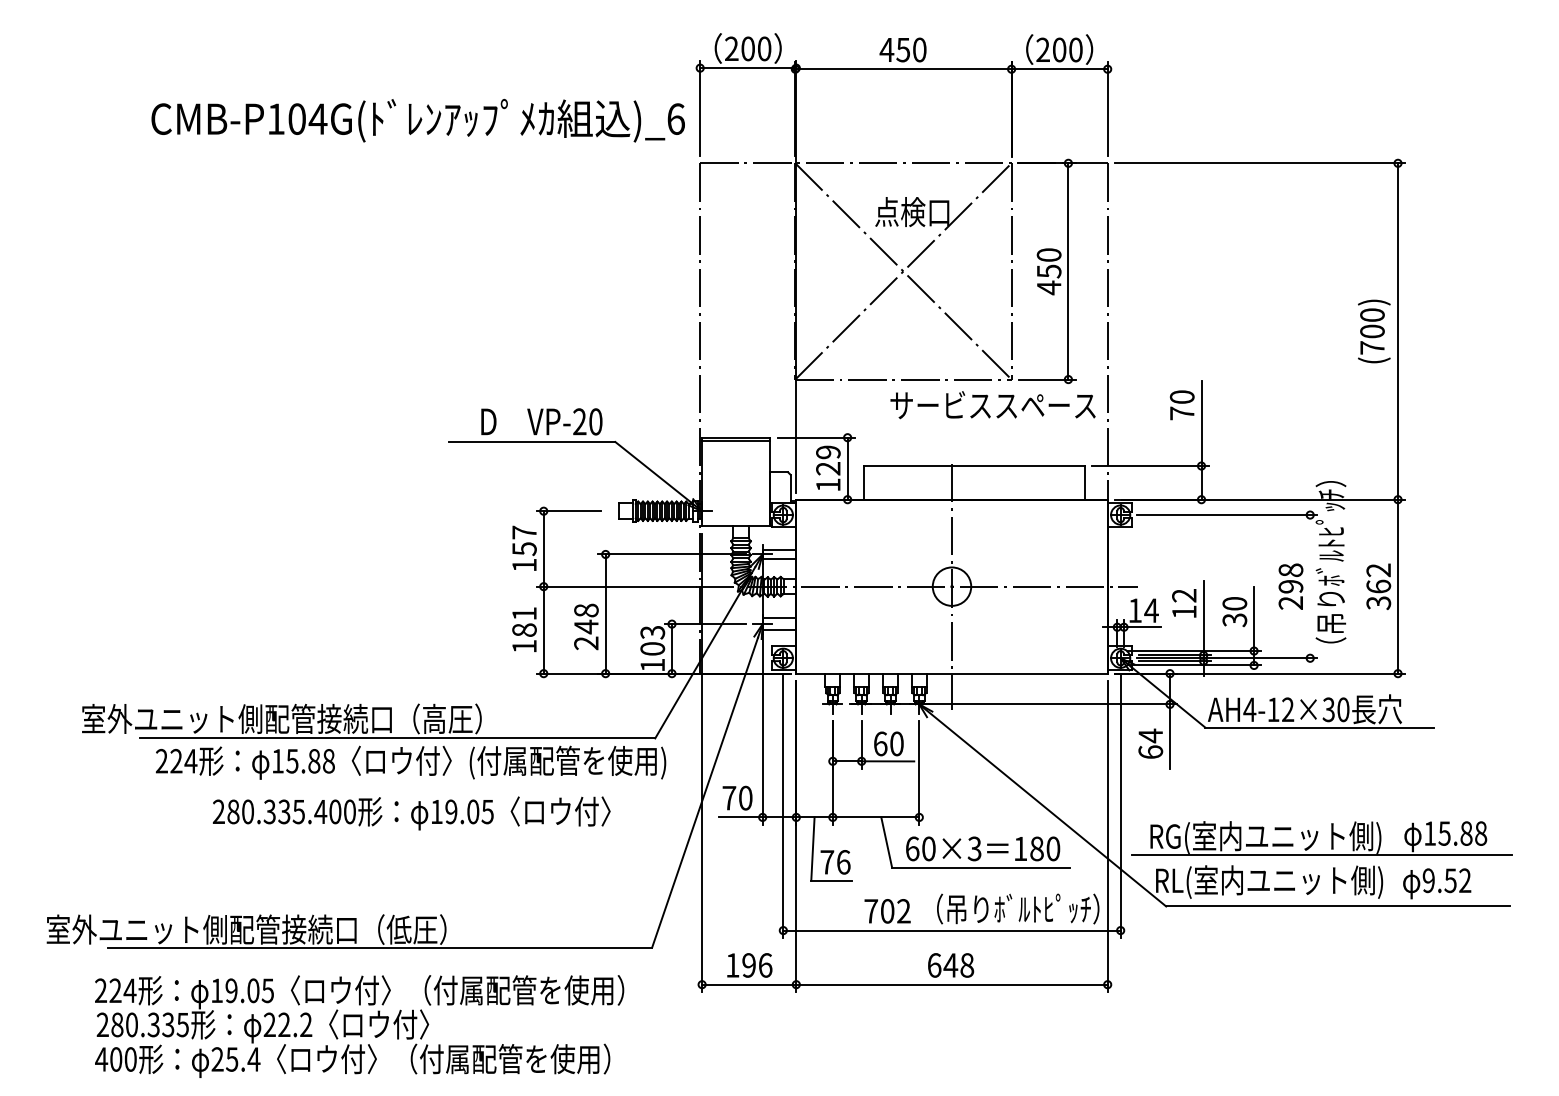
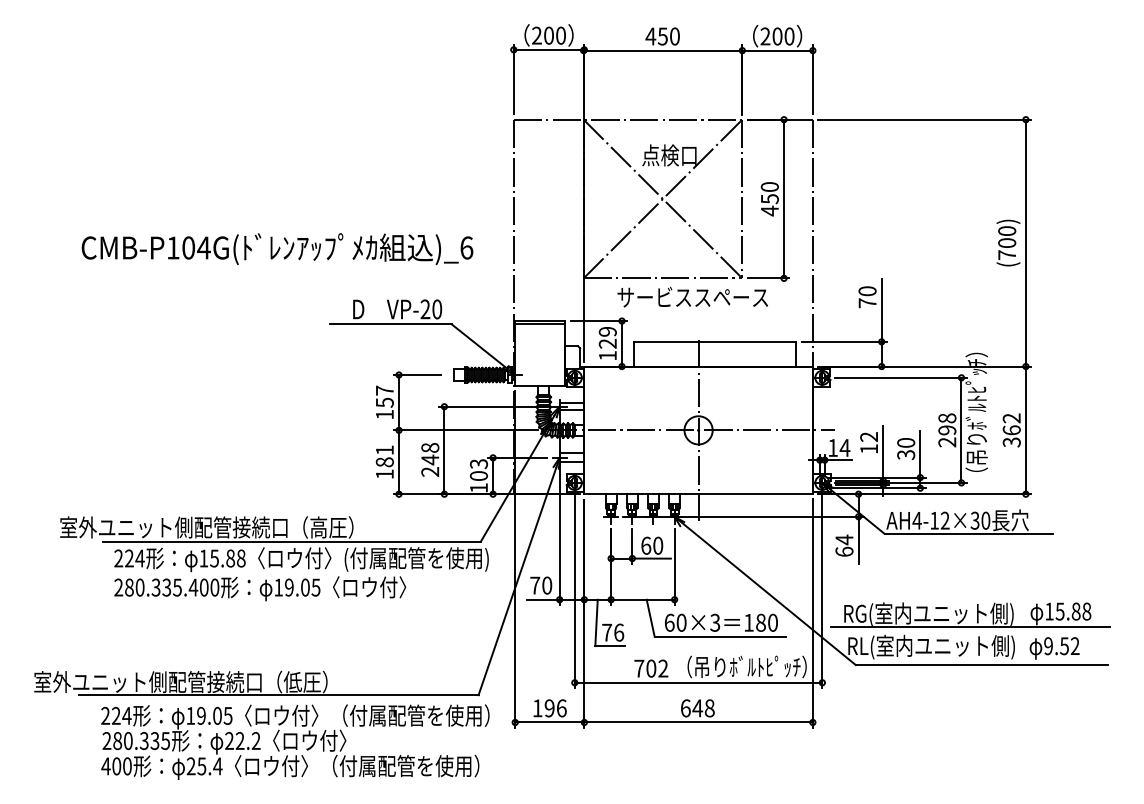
text: (417, 120) -> (276, 248), moved
text: (992, 405) -> (692, 297), moved
line: (1310, 586) -> (961, 430), added
text: (411, 813) -> (260, 588), moved
text: (359, 1026) -> (295, 742), moved

